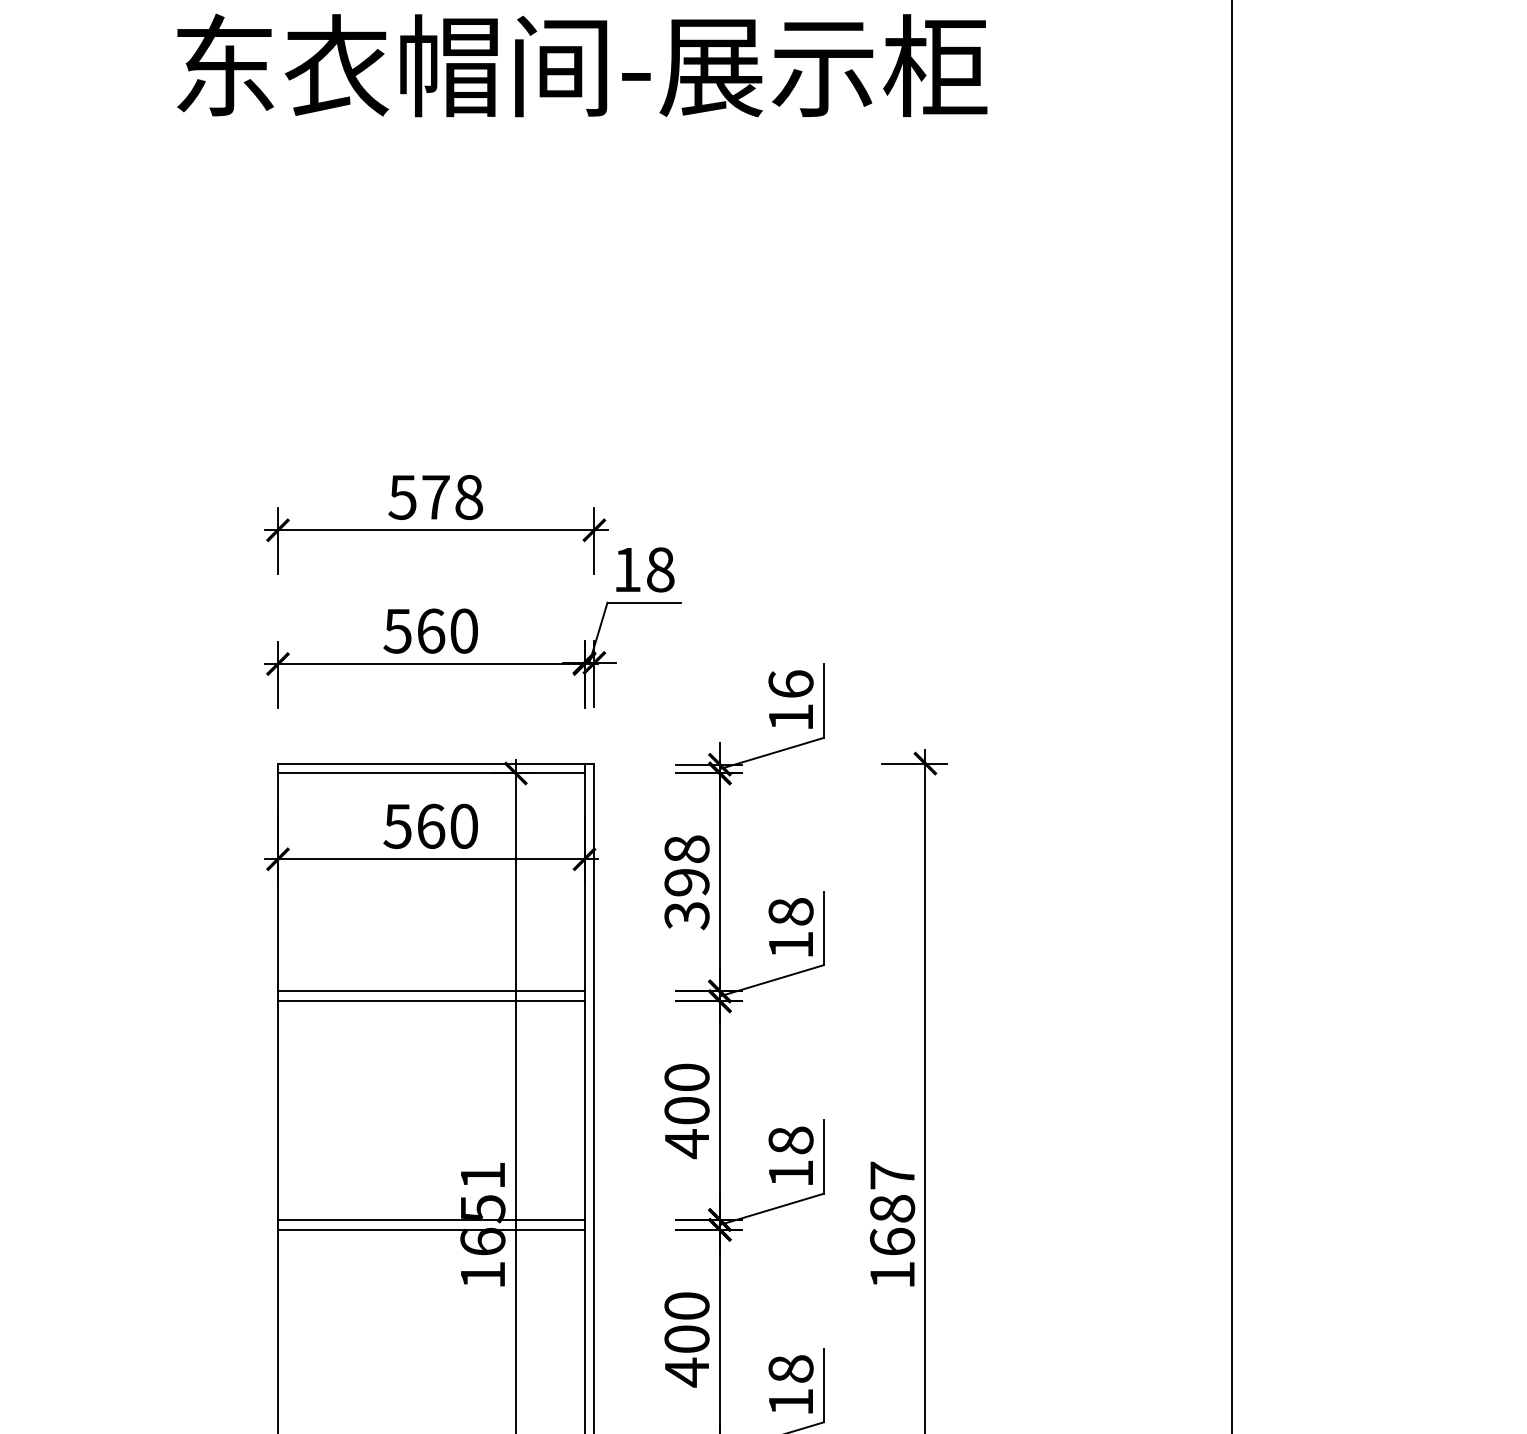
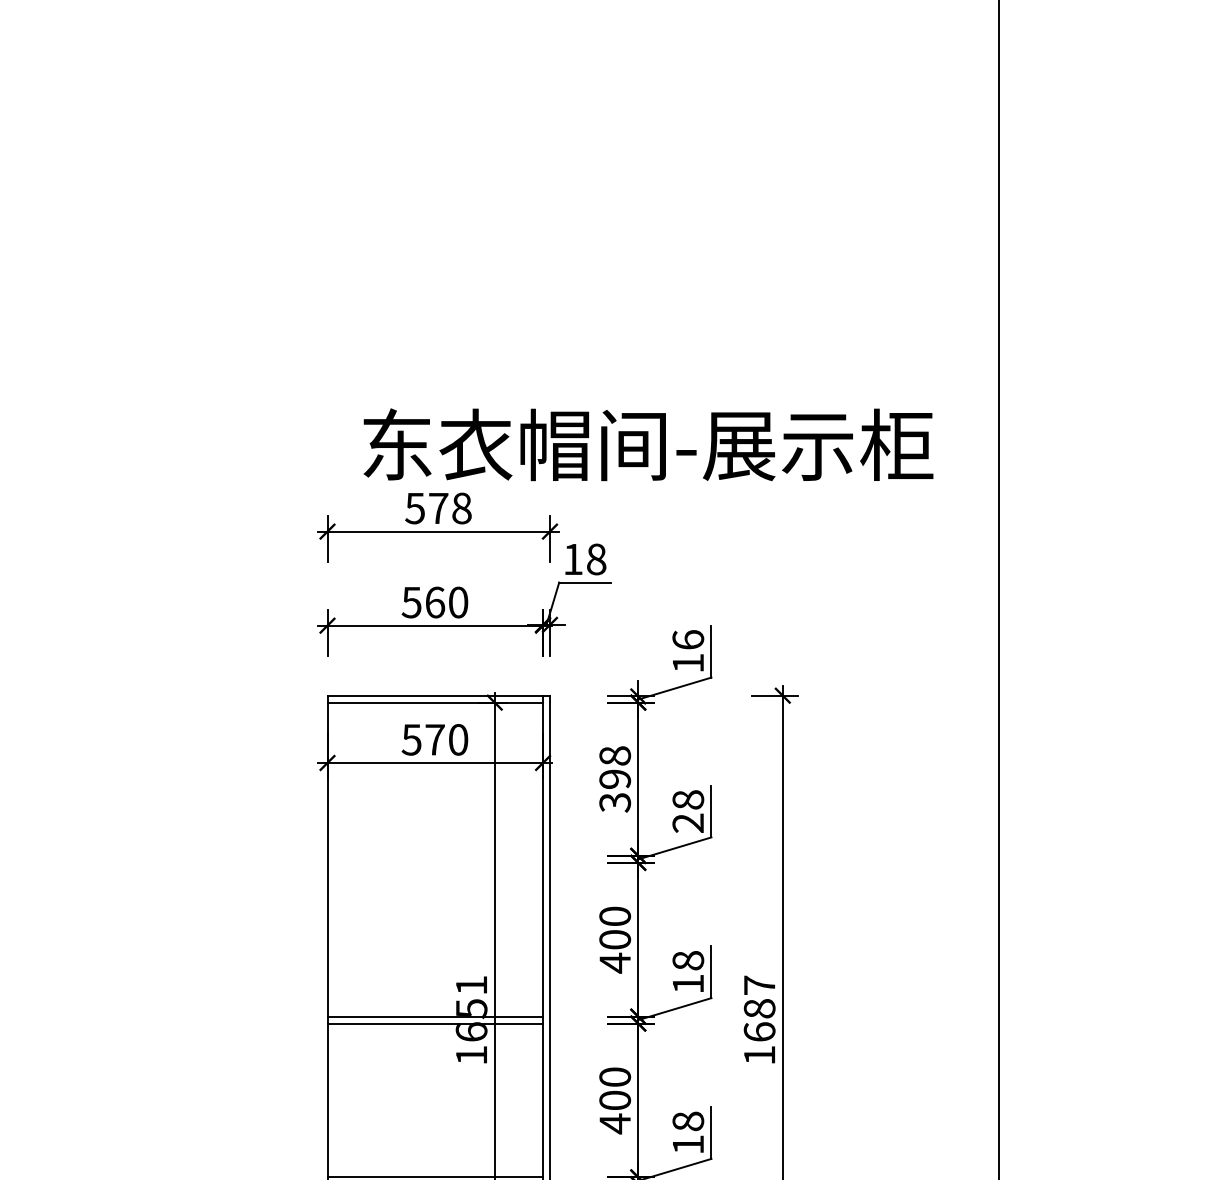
text: (582, 65) -> (648, 444), moved
text: (431, 825) -> (435, 739), 560 -> 570
text: (789, 943) -> (687, 822), 18 -> 28
line: (431, 990) -> (435, 855), removed
line: (431, 1000) -> (435, 862), removed

